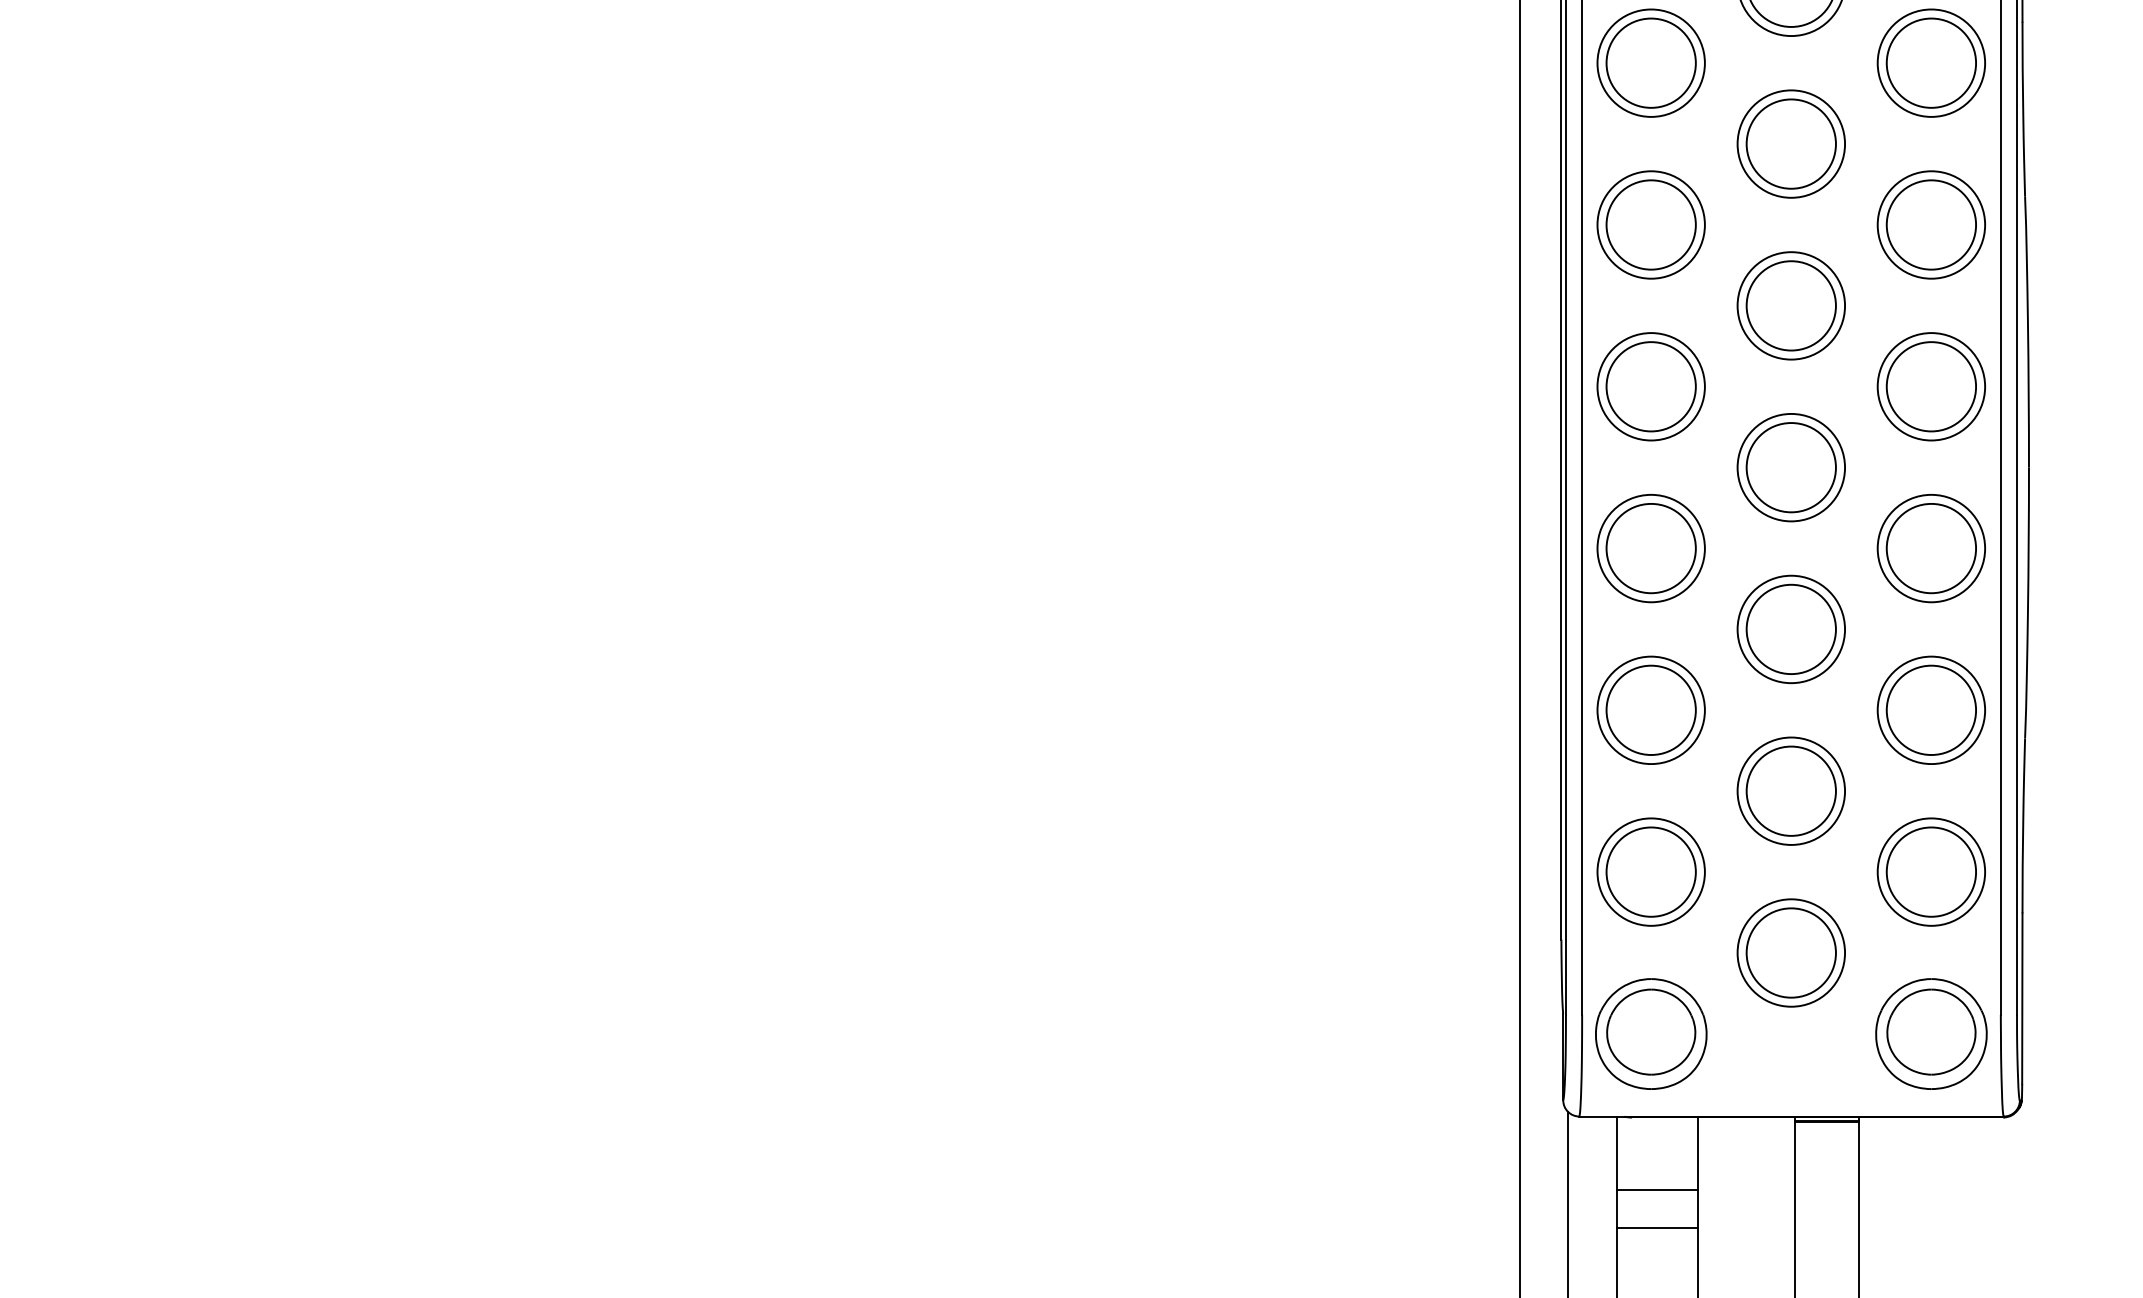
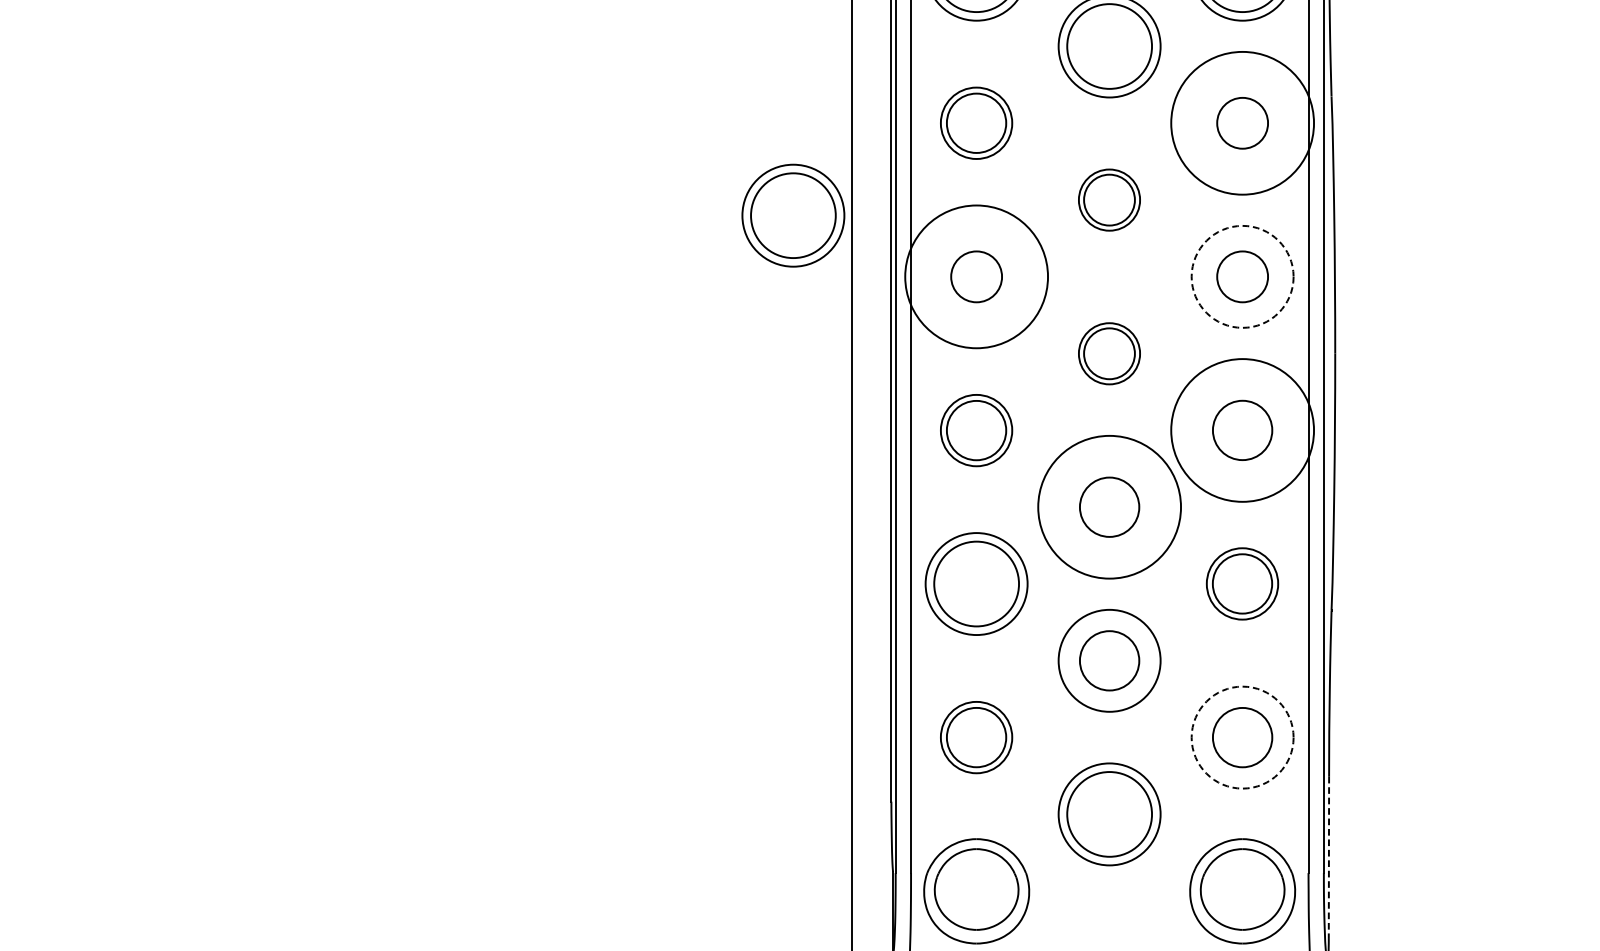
part: (1650, 224) -> (975, 122), size x0.7
circle: (1931, 224) -> (1242, 122), size x0.6
circle: (1931, 224) -> (1242, 122), size x1.4
part: (1790, 305) -> (1108, 199), size x0.6
part: (1457, 321) -> (792, 214), added
circle: (1650, 386) -> (975, 276), size x0.6
circle: (1650, 386) -> (975, 276), size x1.4
circle: (1931, 386) -> (1242, 276), size x0.6
circle: (1931, 386) -> (1242, 276), solid -> dashed
part: (1790, 467) -> (1108, 353), size x0.6
part: (1650, 548) -> (975, 430), size x0.7
circle: (1931, 548) -> (1242, 430), size x0.7
circle: (1931, 548) -> (1242, 430), size x1.4
circle: (1790, 629) -> (1108, 507), size x0.7
circle: (1791, 629) -> (1109, 507), size x1.4
part: (1930, 709) -> (1241, 583), size x0.7
circle: (1790, 790) -> (1108, 660), size x0.7
part: (1650, 871) -> (975, 737), size x0.7
circle: (1931, 871) -> (1242, 737), size x0.7
circle: (1931, 871) -> (1242, 737), solid -> dashed
line: (2022, 999) -> (1329, 858), solid -> dashed

